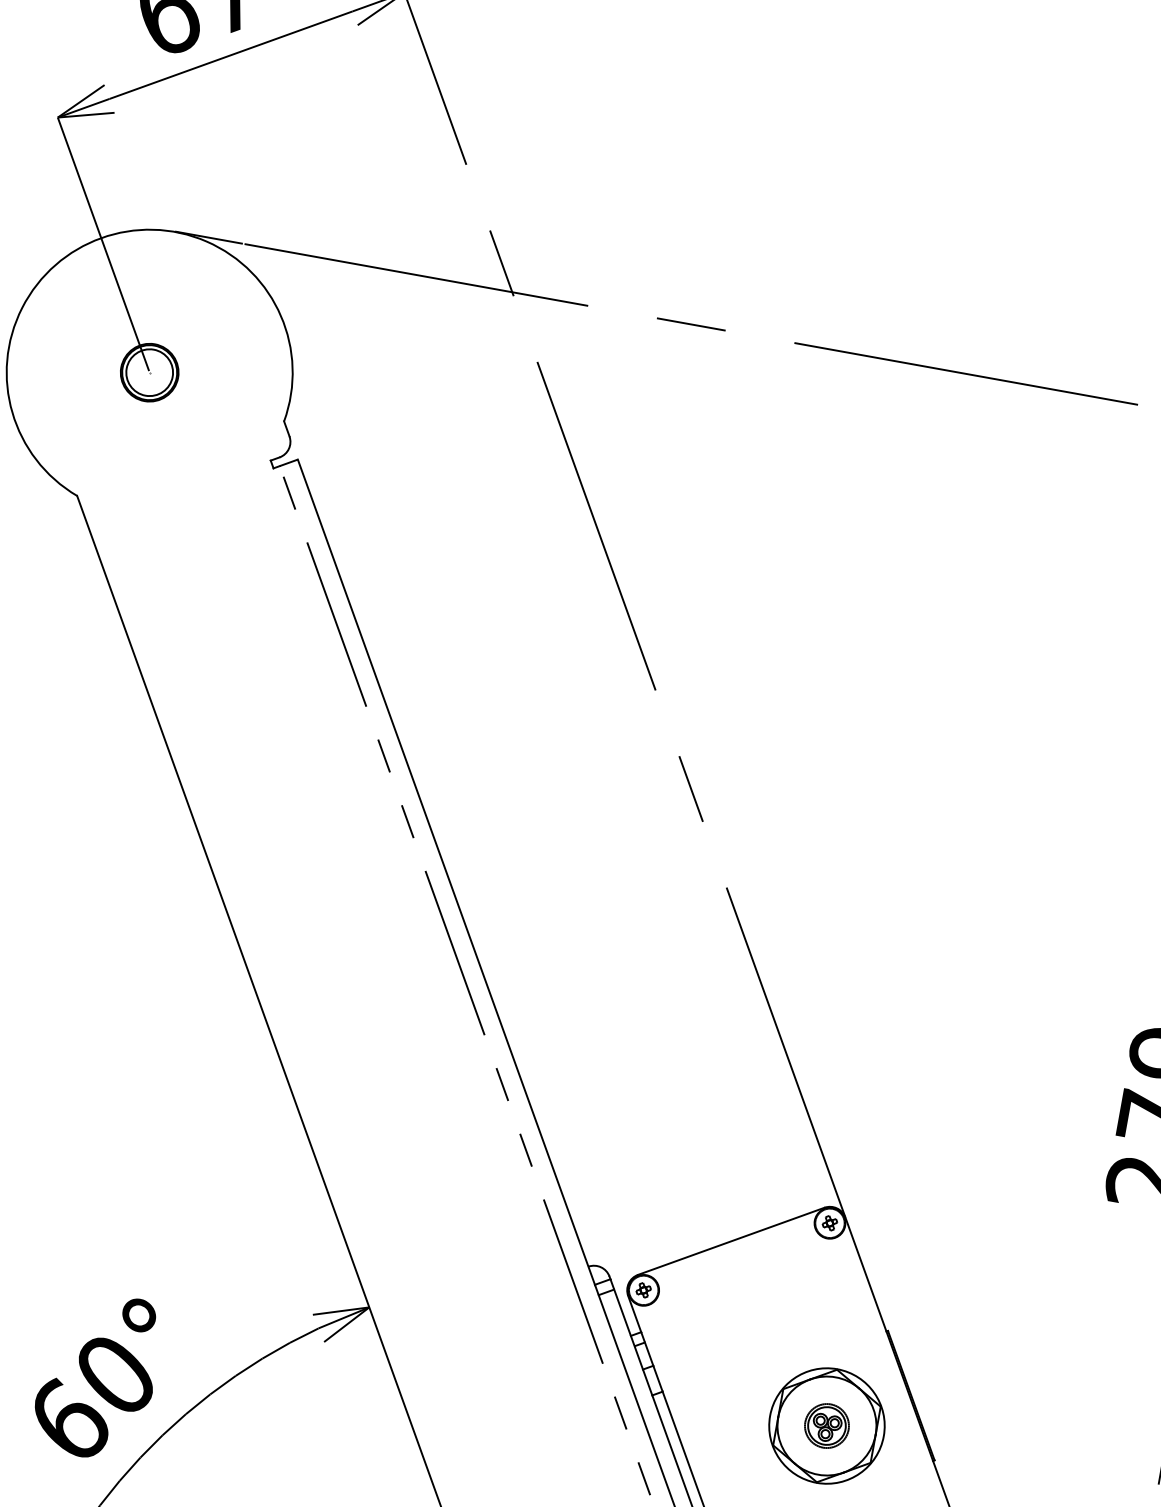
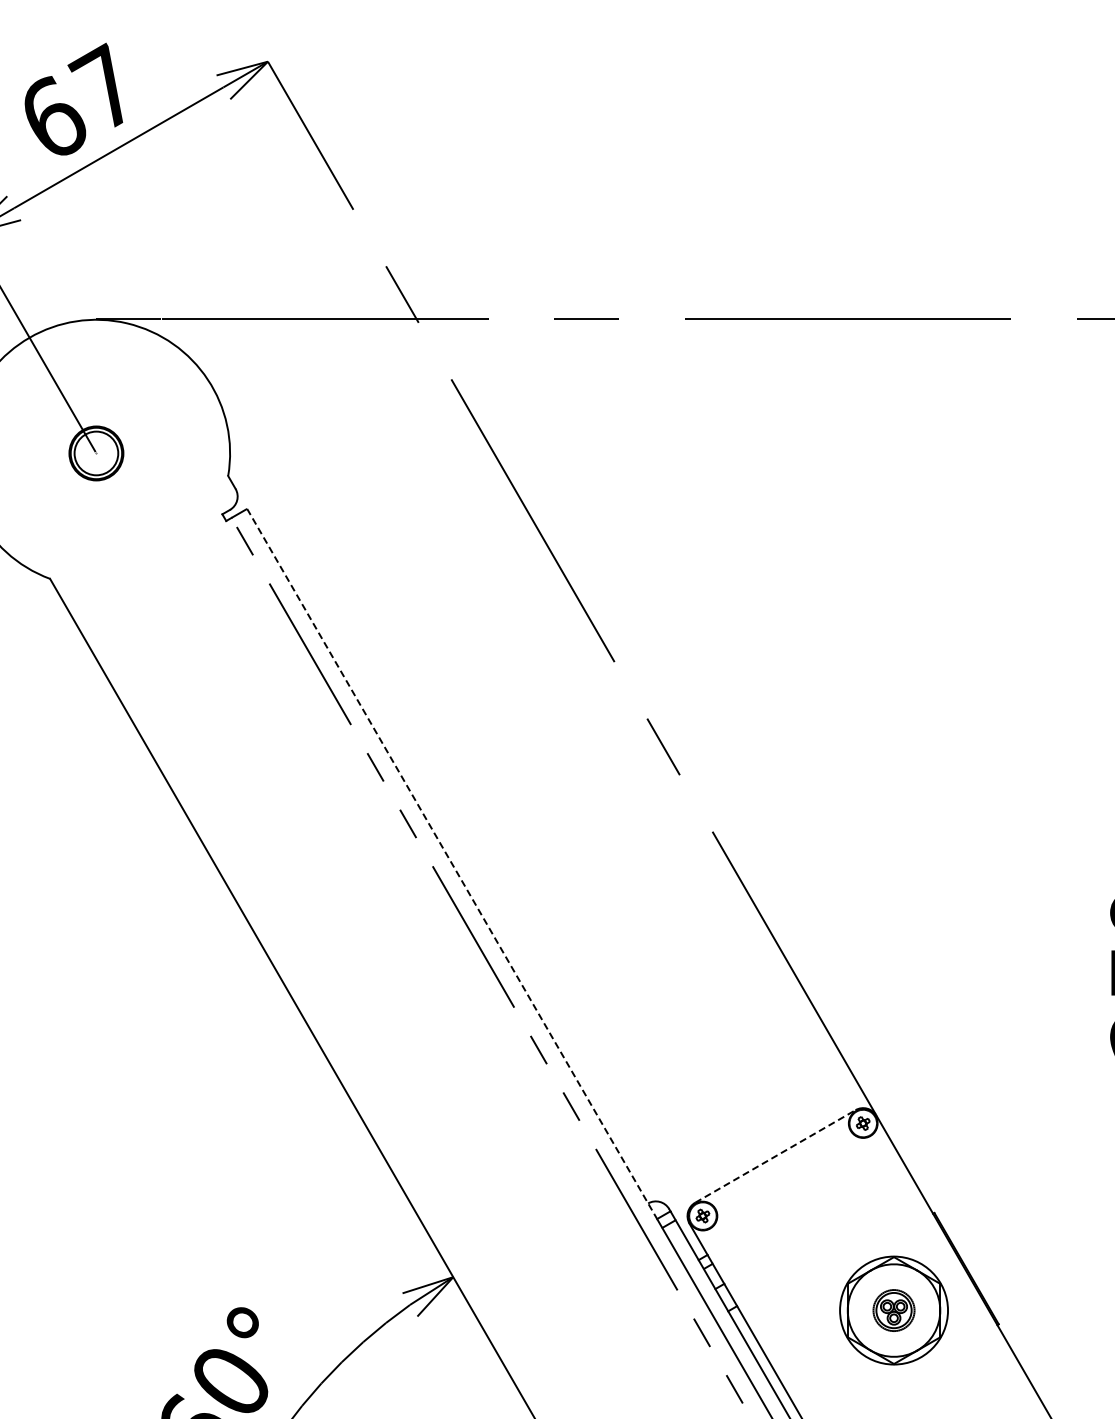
line: (446, 872) -> (452, 864), solid -> dashed
line: (731, 1241) -> (775, 1156), solid -> dashed

